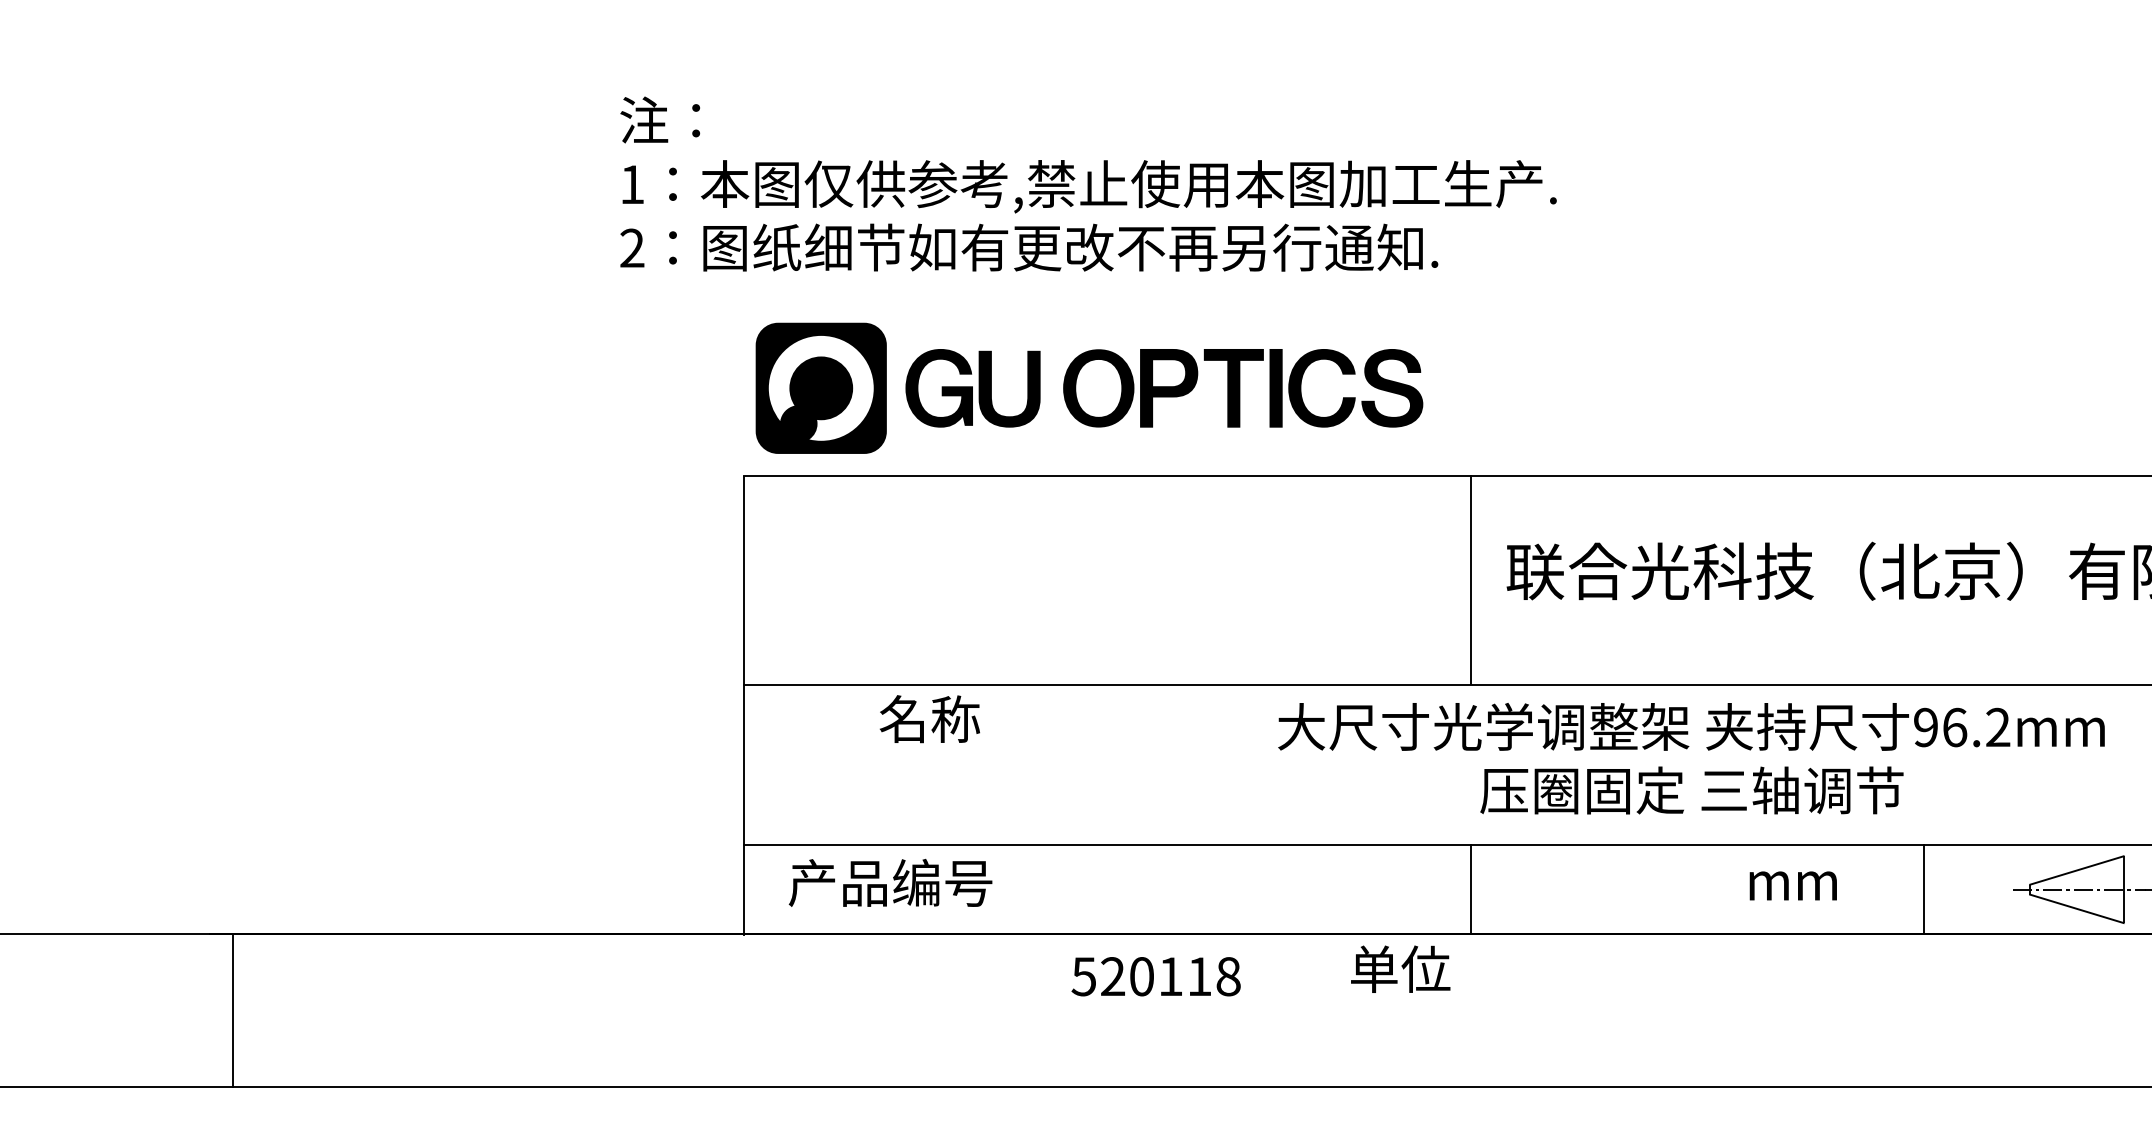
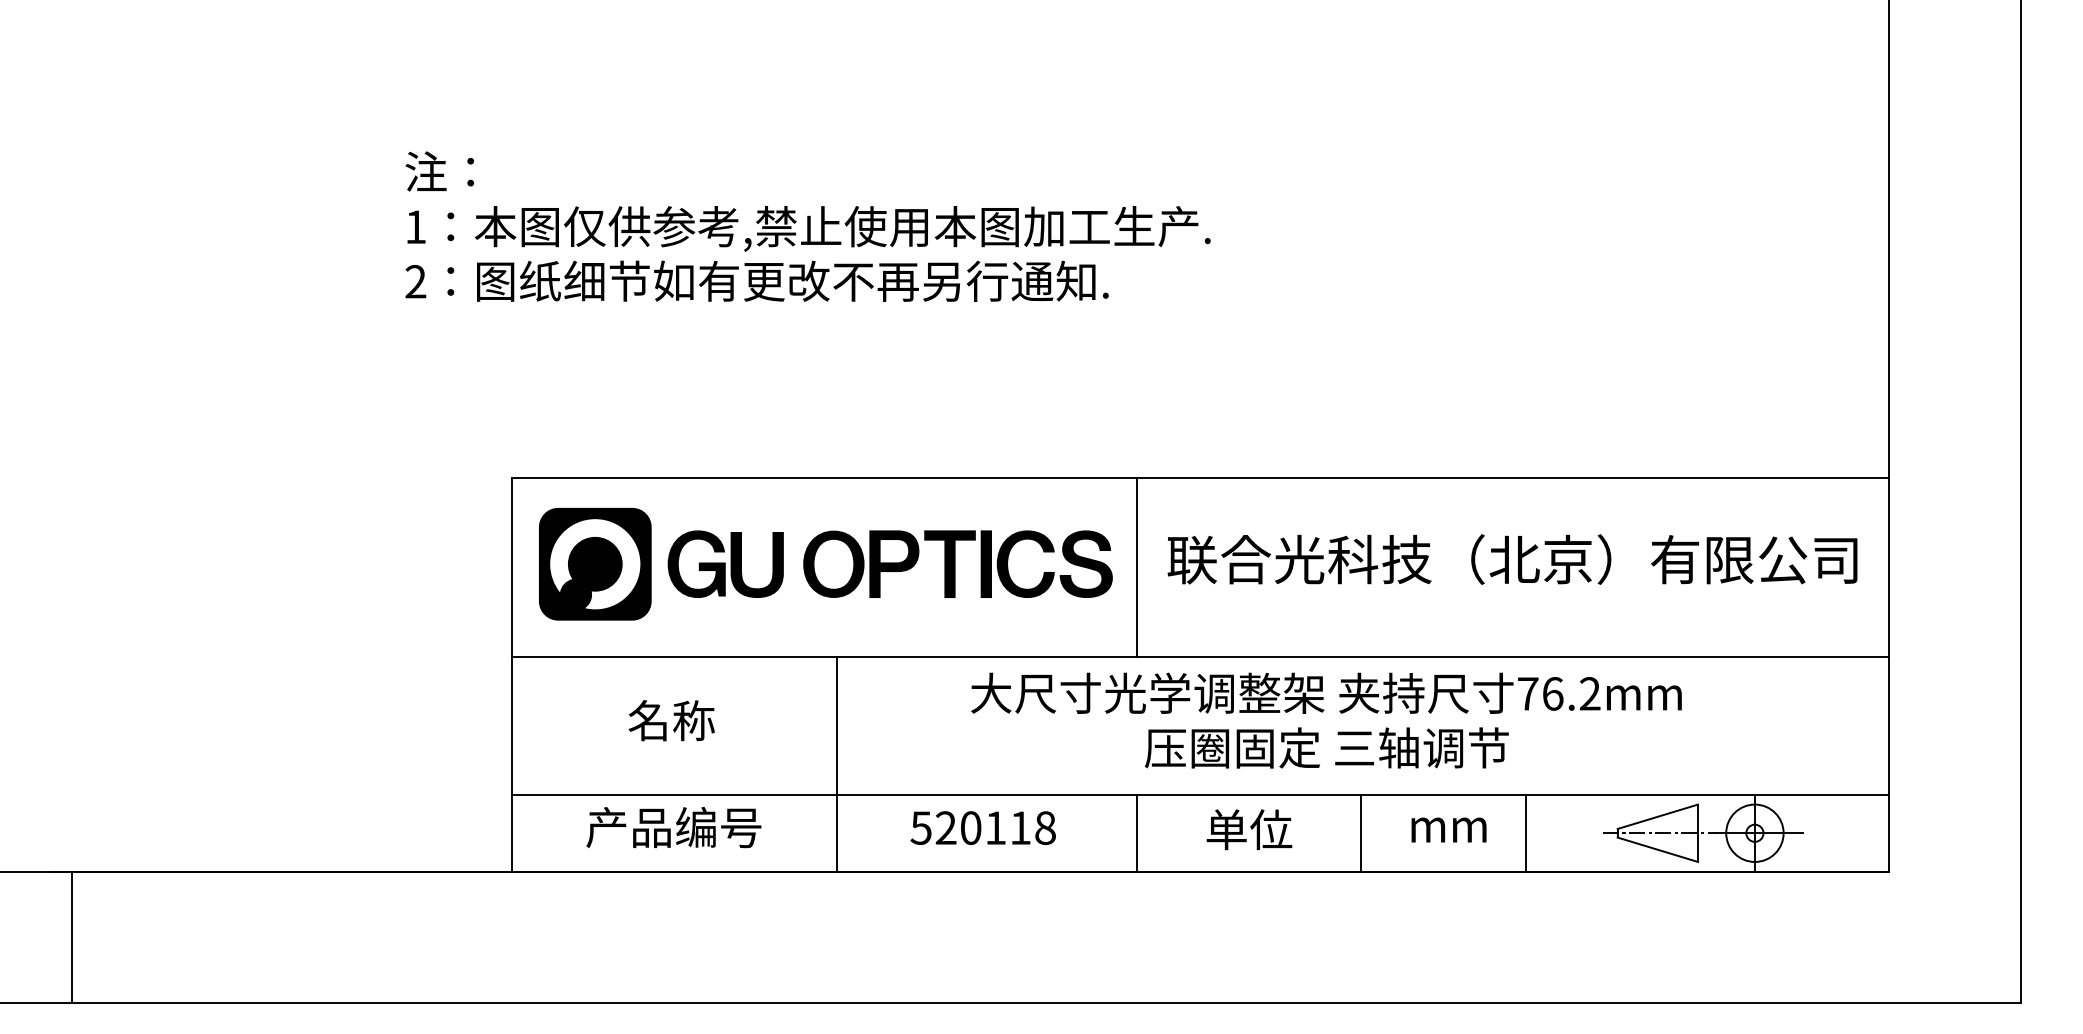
part: (1089, 387) -> (825, 563), moved
text: (929, 718) -> (671, 720), moved
text: (1925, 727) -> (1527, 693), 96.2mm -> 76.2mm
line: (1121, 809) -> (836, 764), added
text: (890, 882) -> (673, 827), moved
text: (1792, 885) -> (1448, 829), moved
line: (1732, 888) -> (1361, 832), added
text: (1400, 969) -> (1249, 829), moved
text: (1155, 976) -> (982, 827), moved

